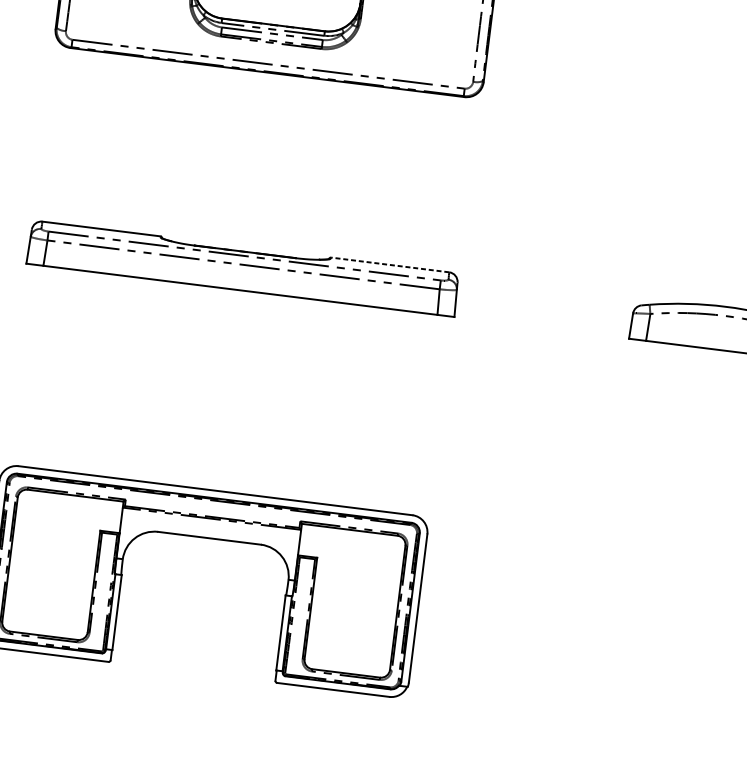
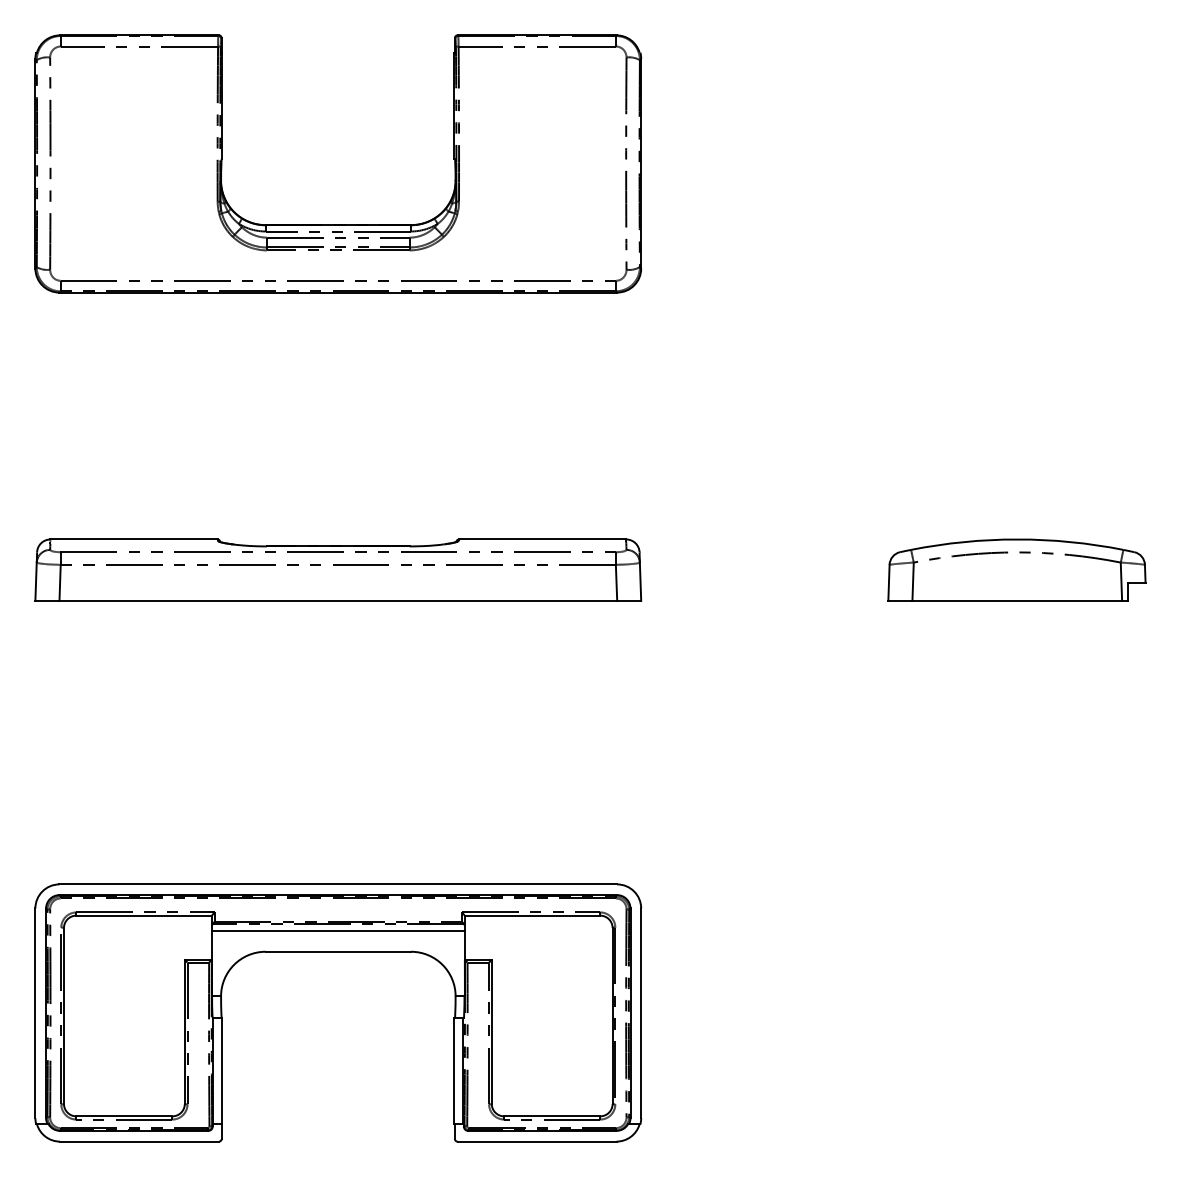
line: (390, 264) -> (542, 539), dashed -> solid
line: (211, 523) -> (338, 930), added

